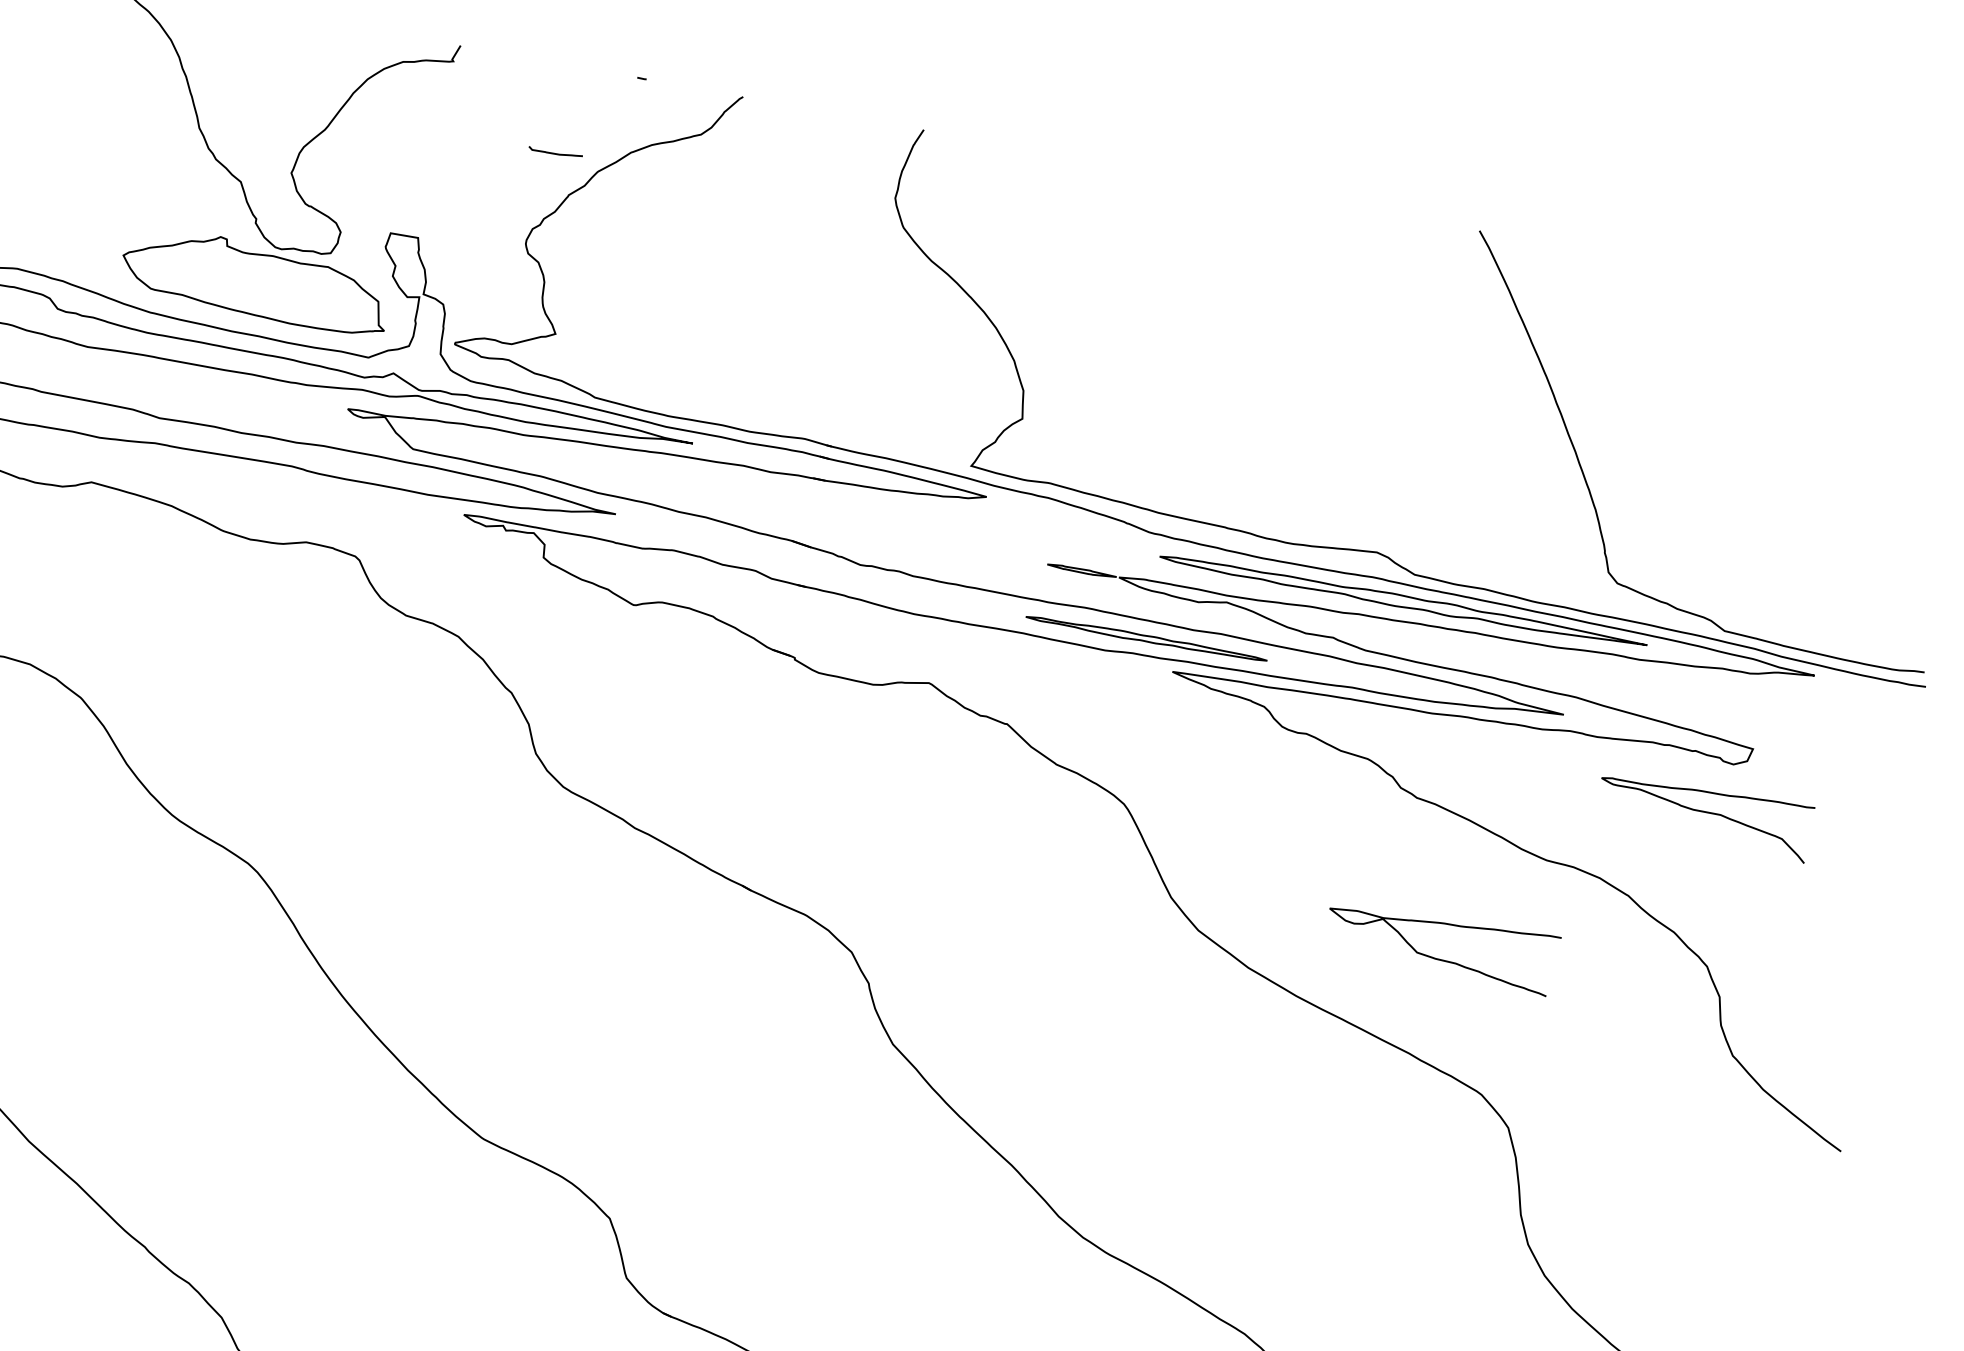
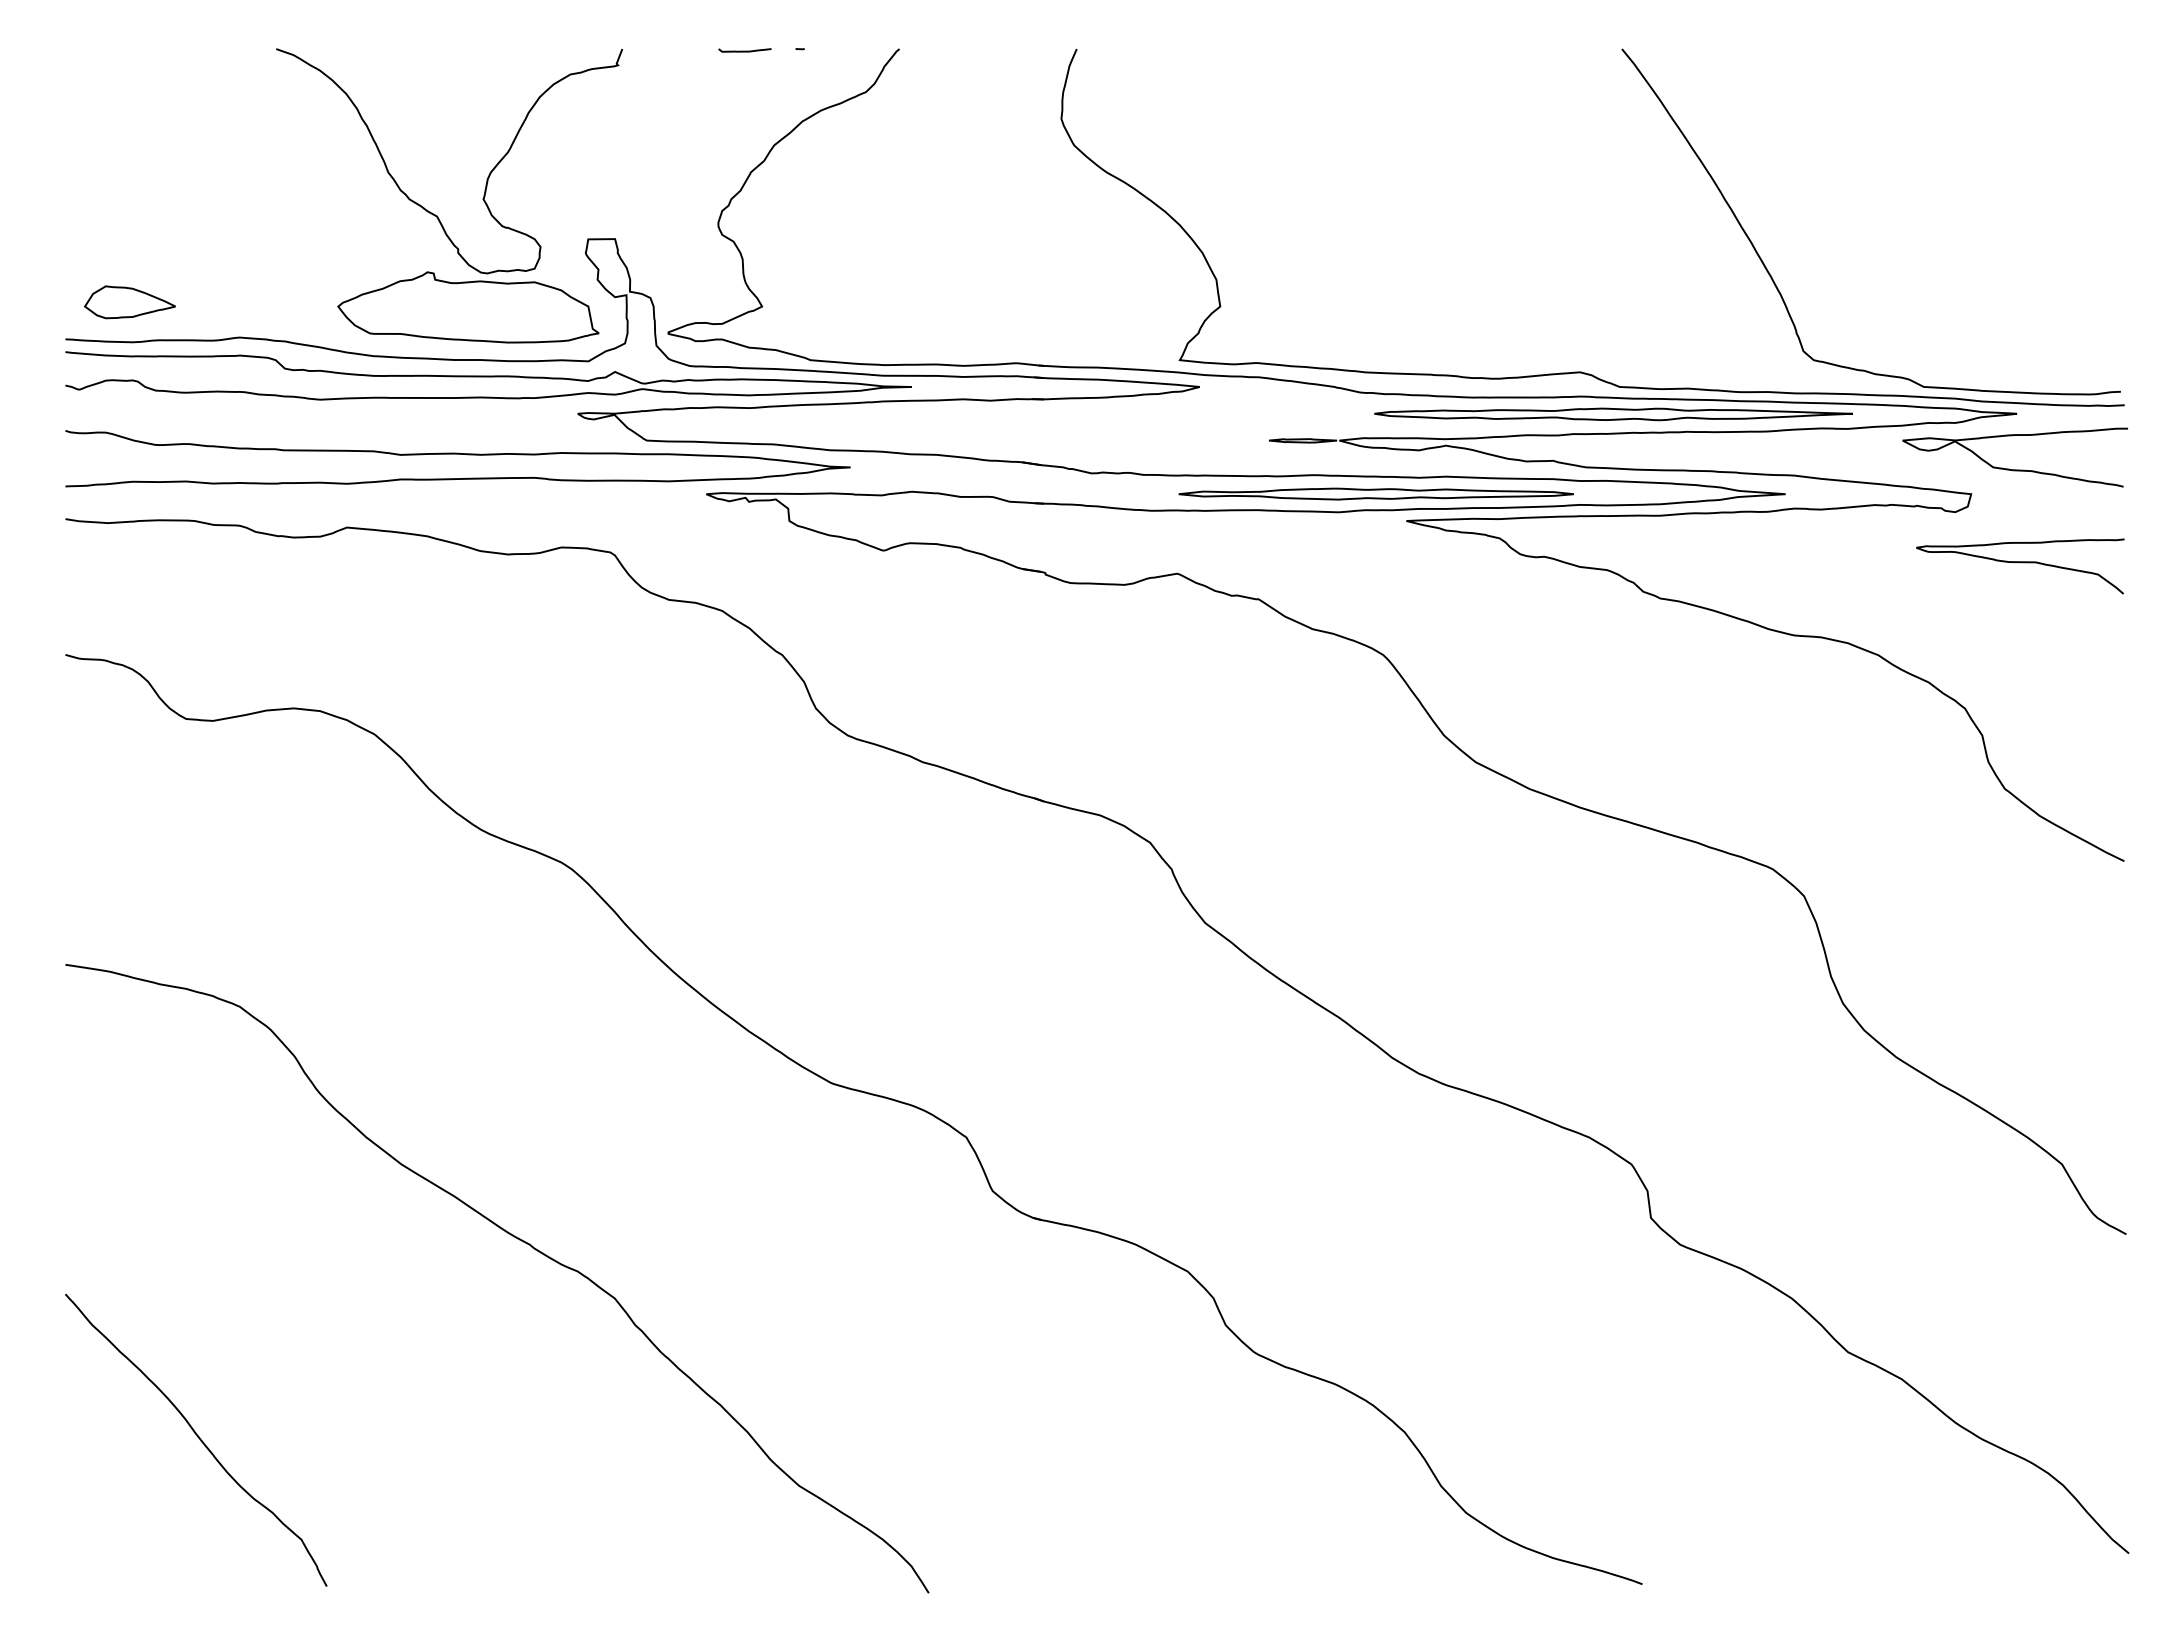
curve: (555, 152) -> (744, 50), moved
part: (1146, 638) -> (1375, 493), size x1.67
curve: (1704, 813) -> (2020, 563), moved
curve: (1438, 958) -> (2014, 469), moved

